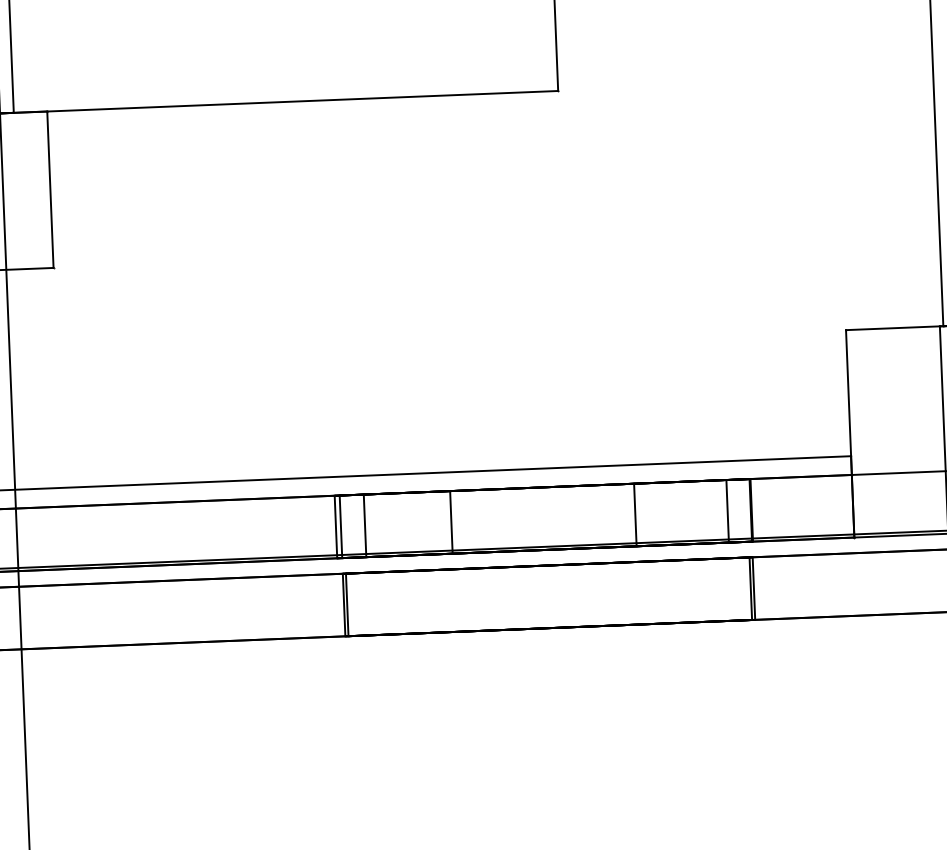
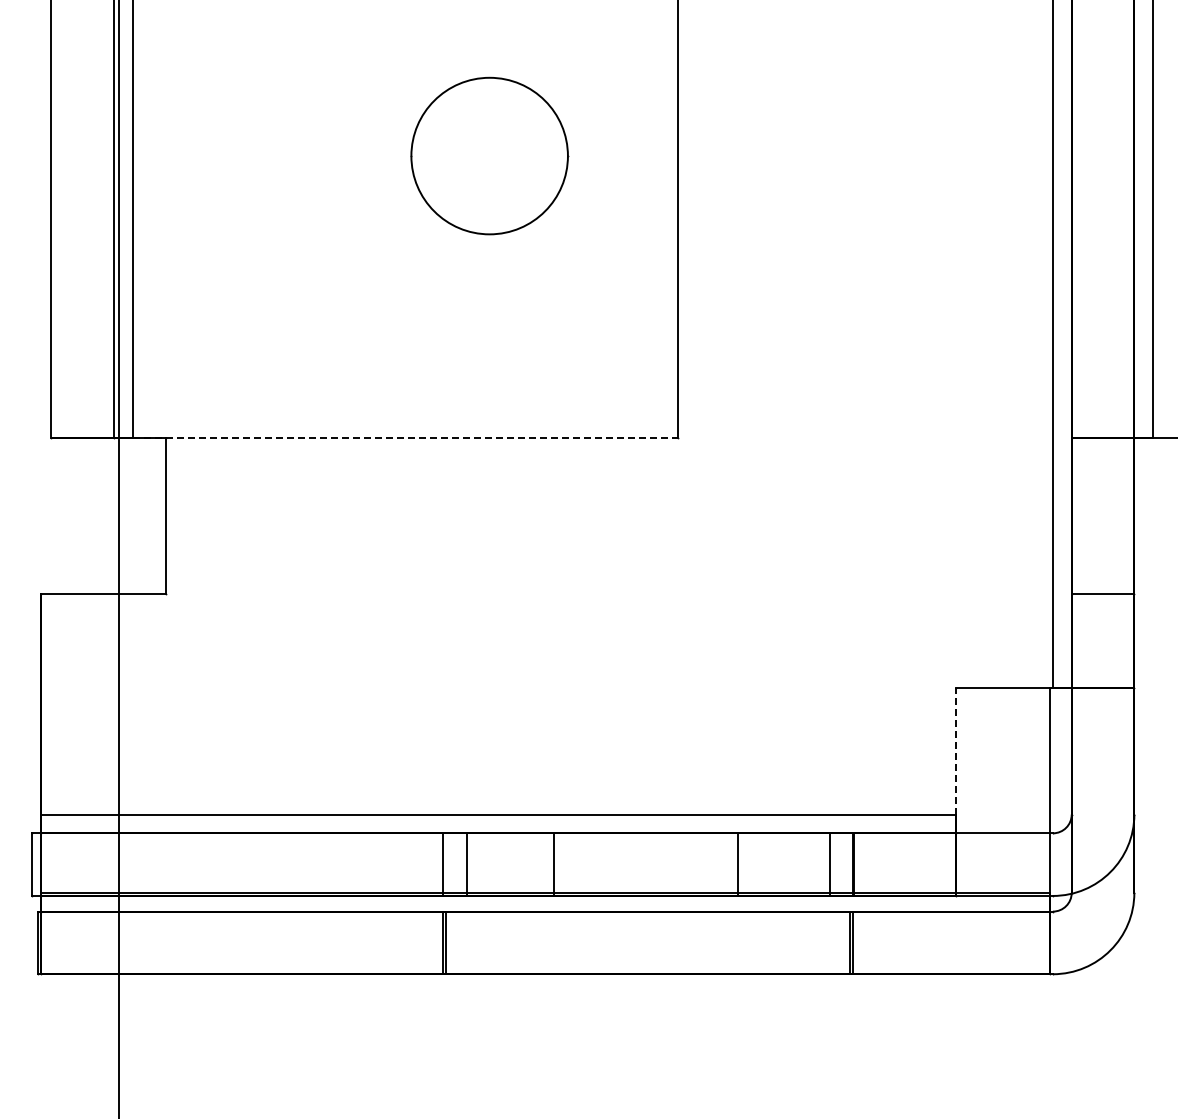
line: (286, 101) -> (405, 437), solid -> dashed
line: (848, 392) -> (955, 750), solid -> dashed
line: (336, 526) -> (438, 864), removed

